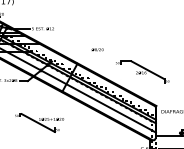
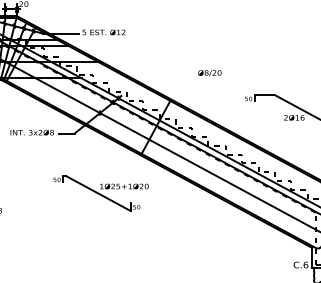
part: (39, 122) -> (100, 192), moved

